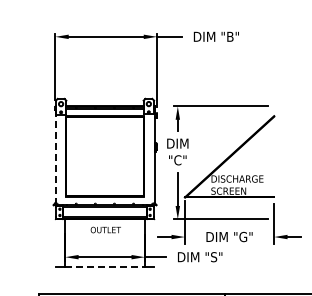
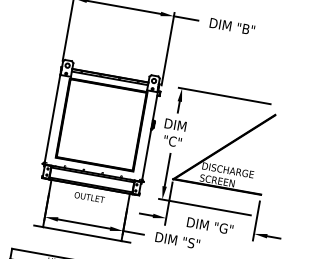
line: (55, 159) -> (52, 119), dashed -> solid
line: (105, 267) -> (82, 234), dashed -> solid

